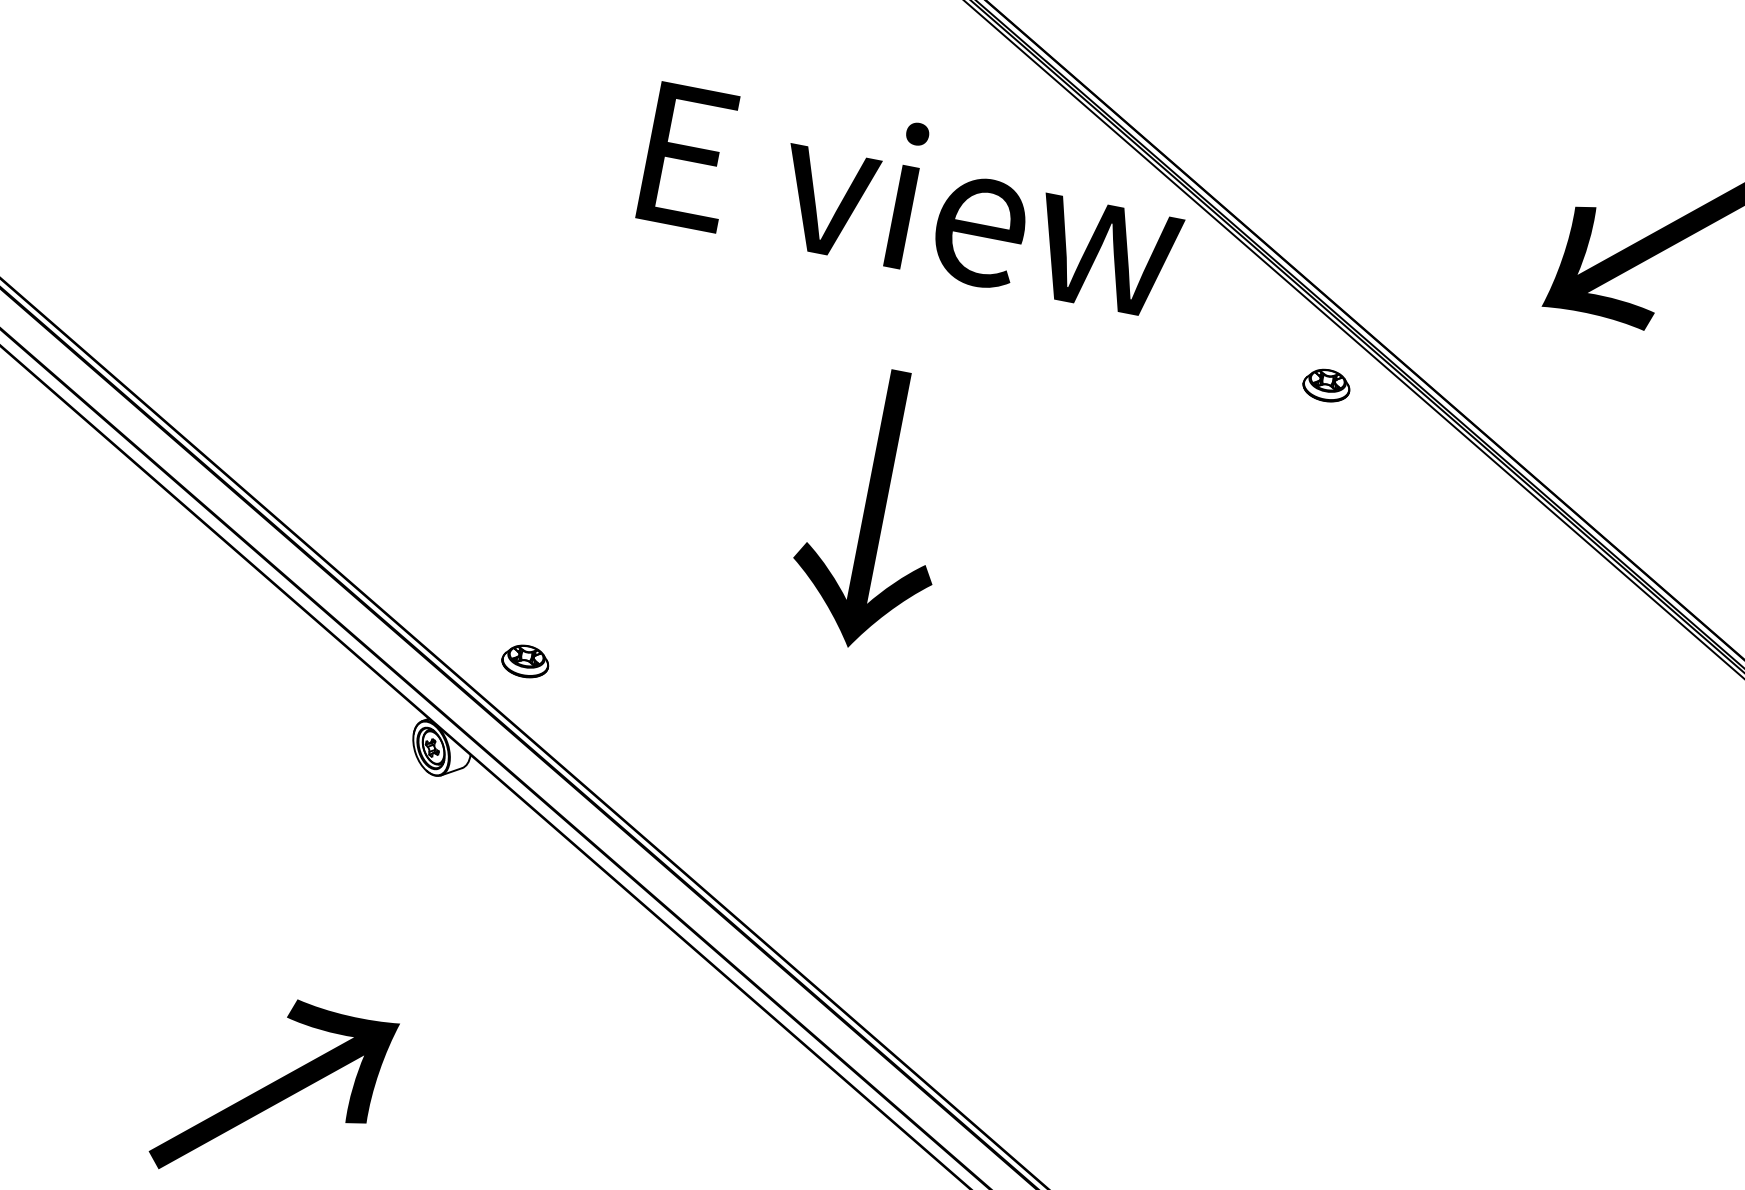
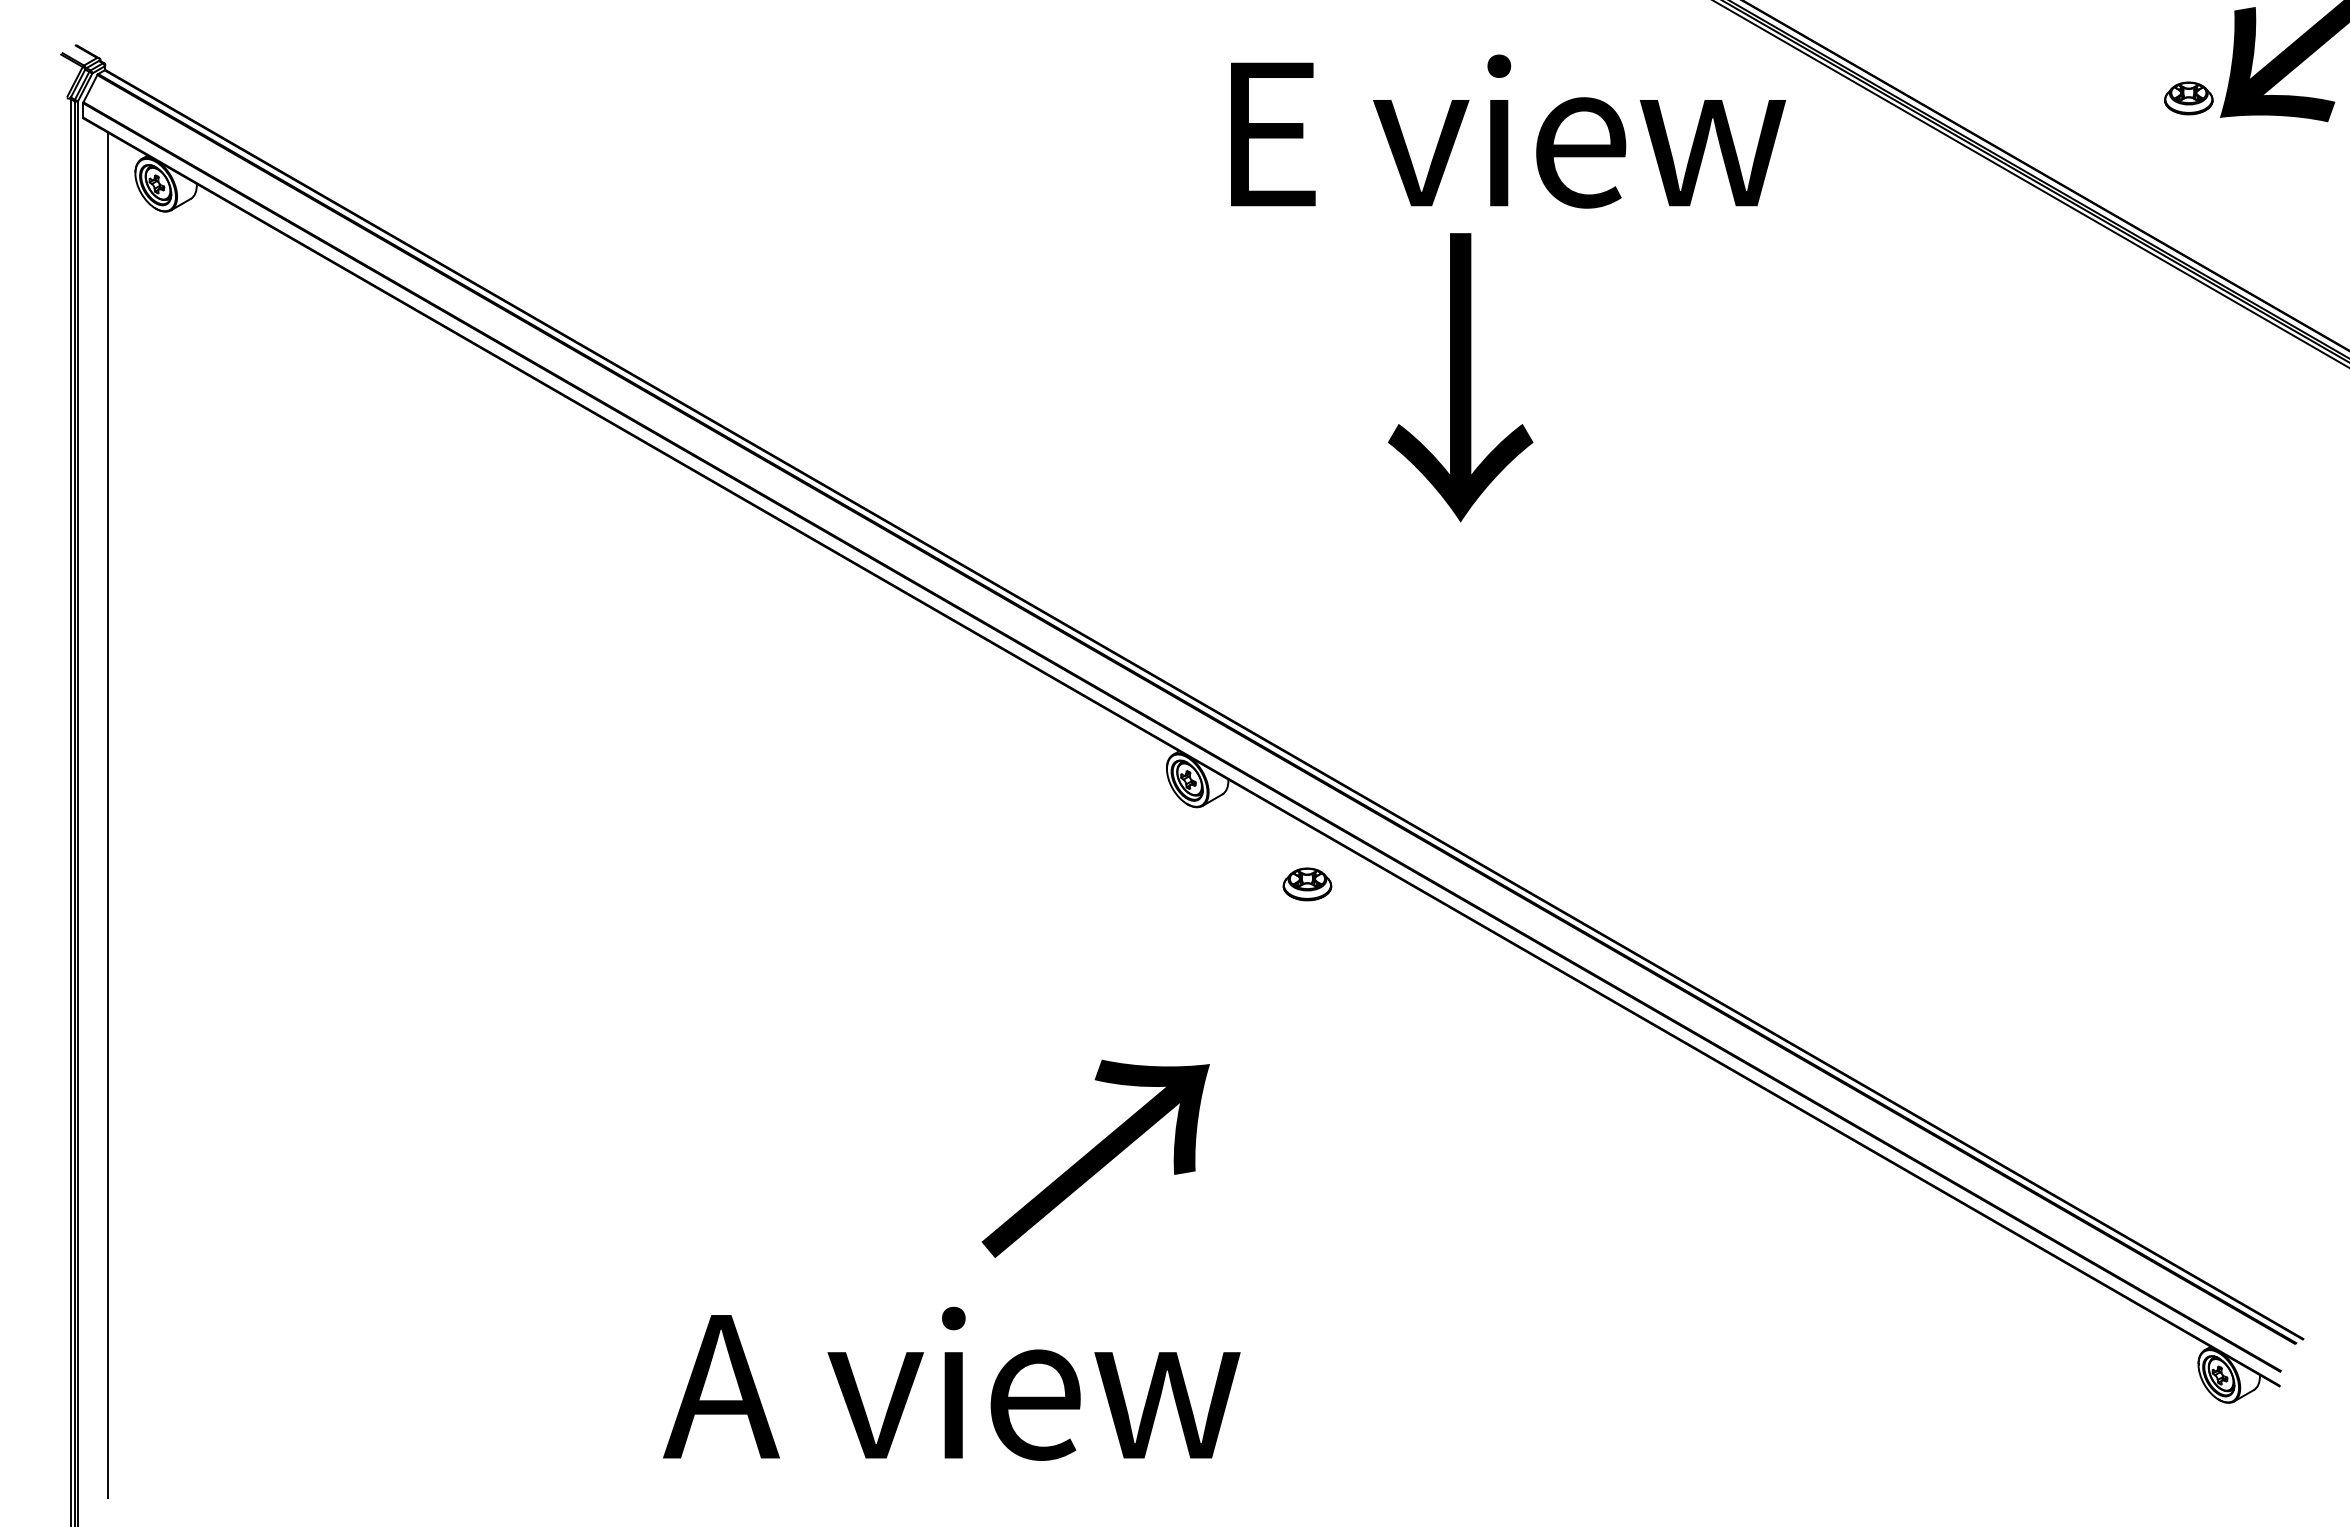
text: (914, 198) -> (1508, 131), moved
part: (1326, 385) -> (2188, 98), moved
text: (874, 509) -> (1460, 377), moved
part: (525, 661) -> (1307, 884), moved

